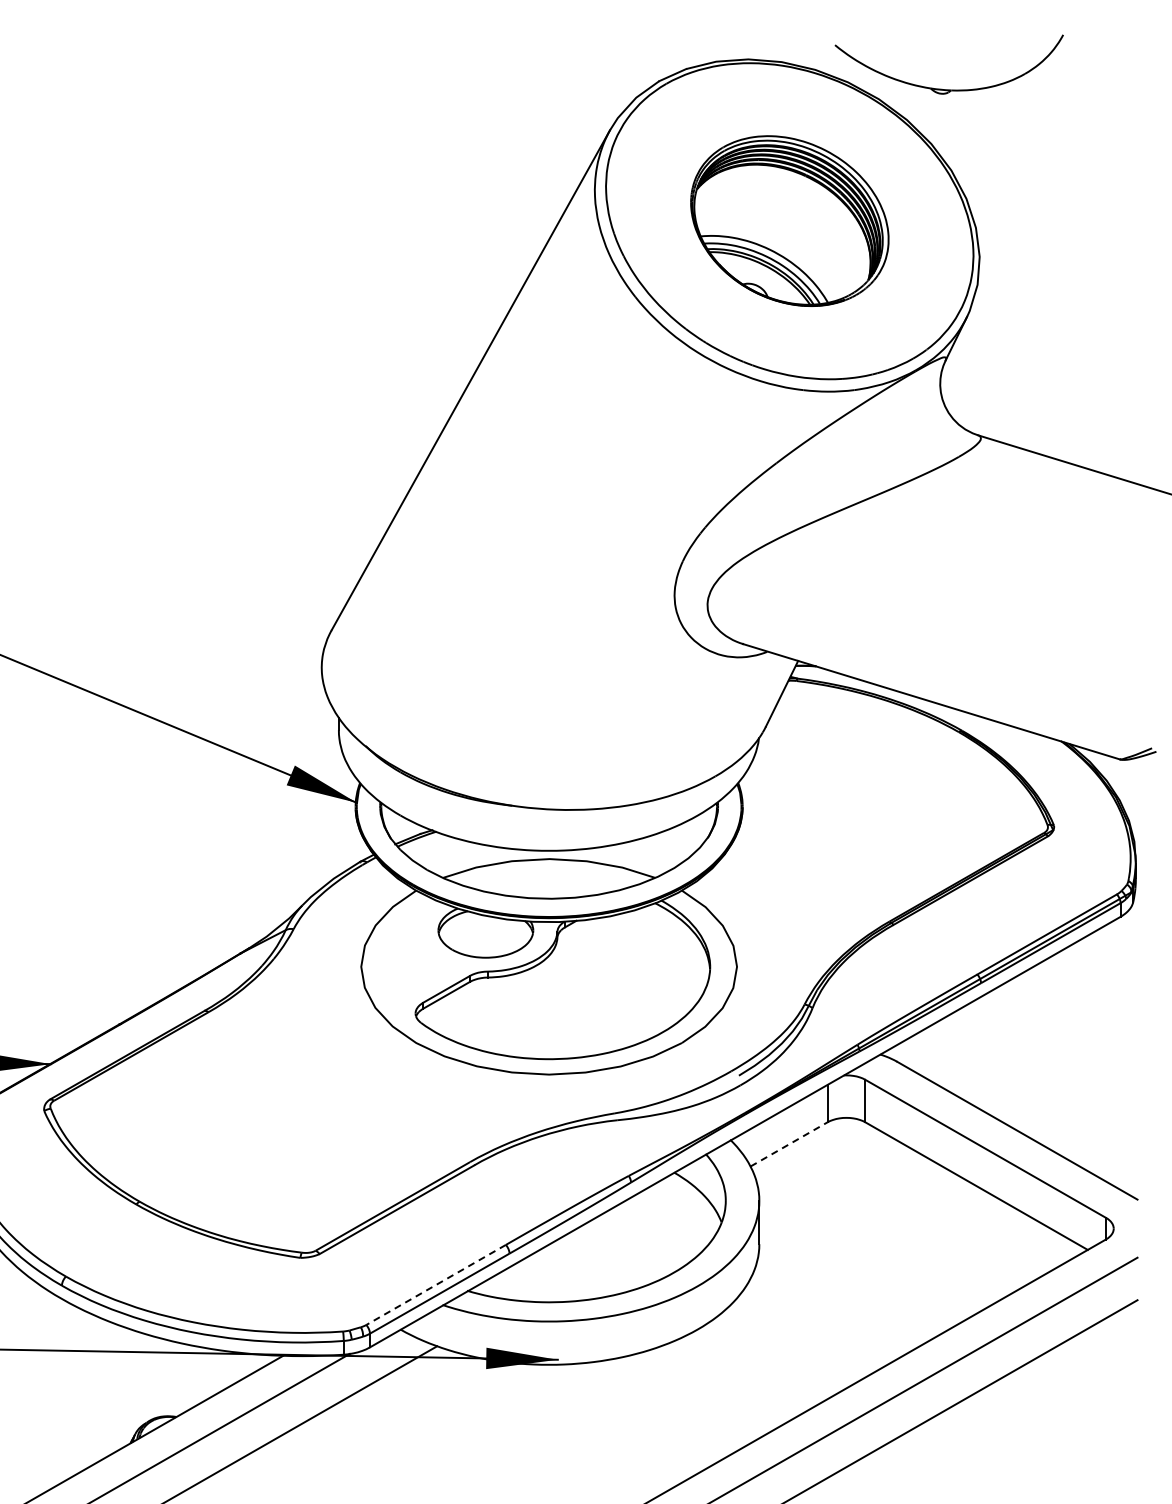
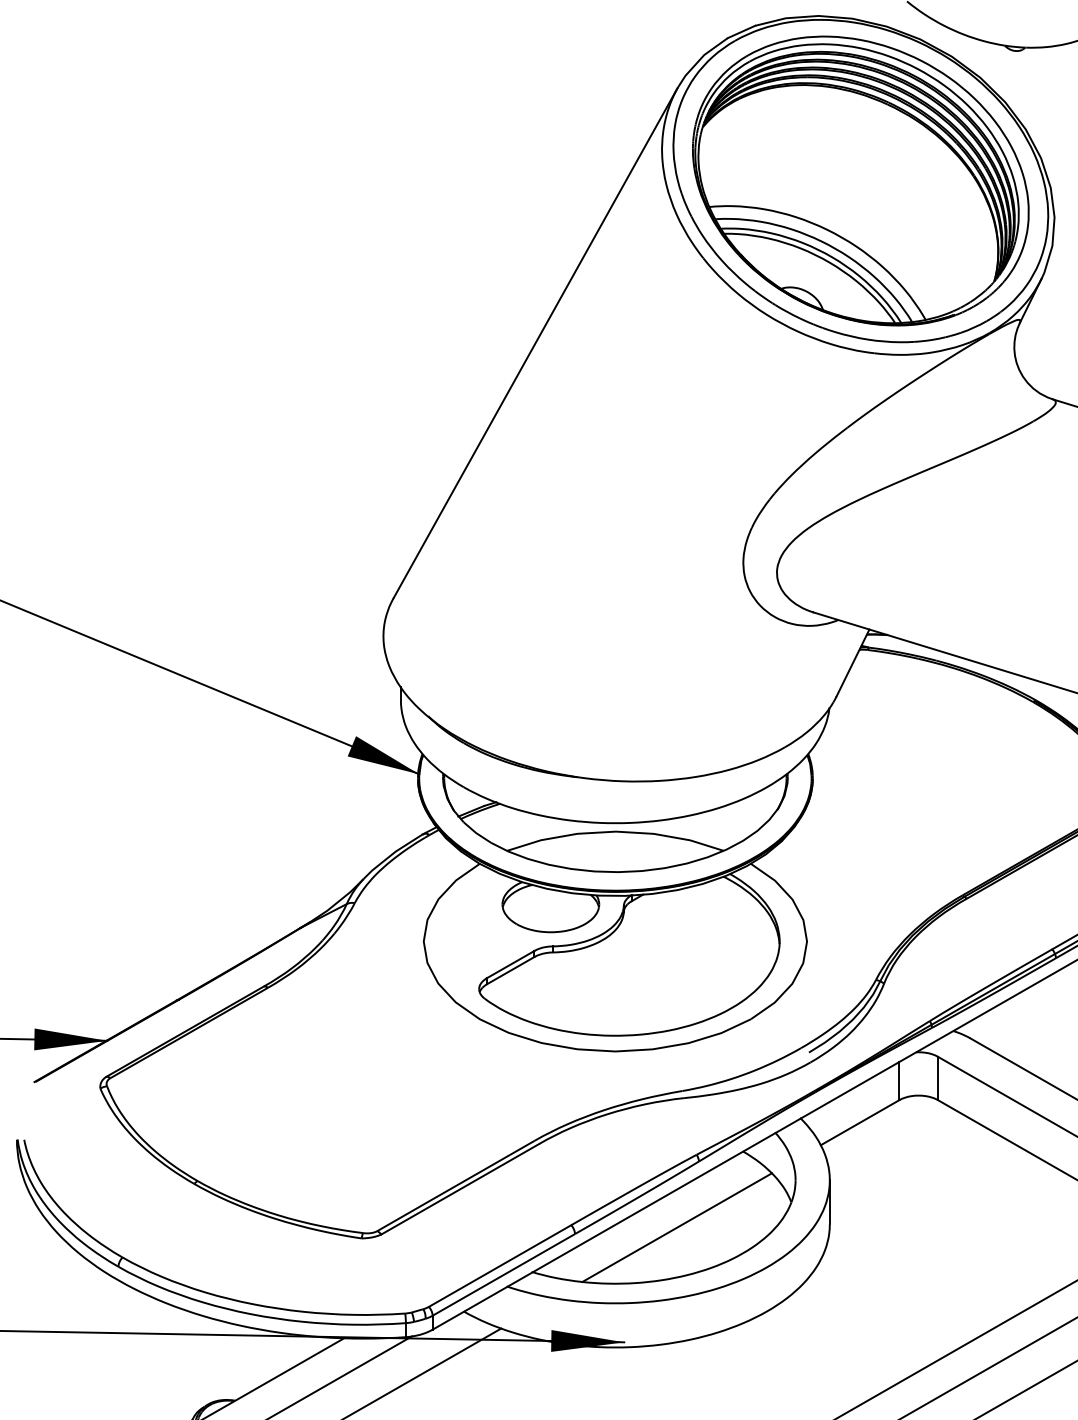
part: (789, 220) -> (860, 180), size x1.67
line: (789, 1144) -> (860, 1122), dashed -> solid
line: (609, 1247) -> (676, 1227), added
line: (435, 1285) -> (499, 1266), dashed -> solid

